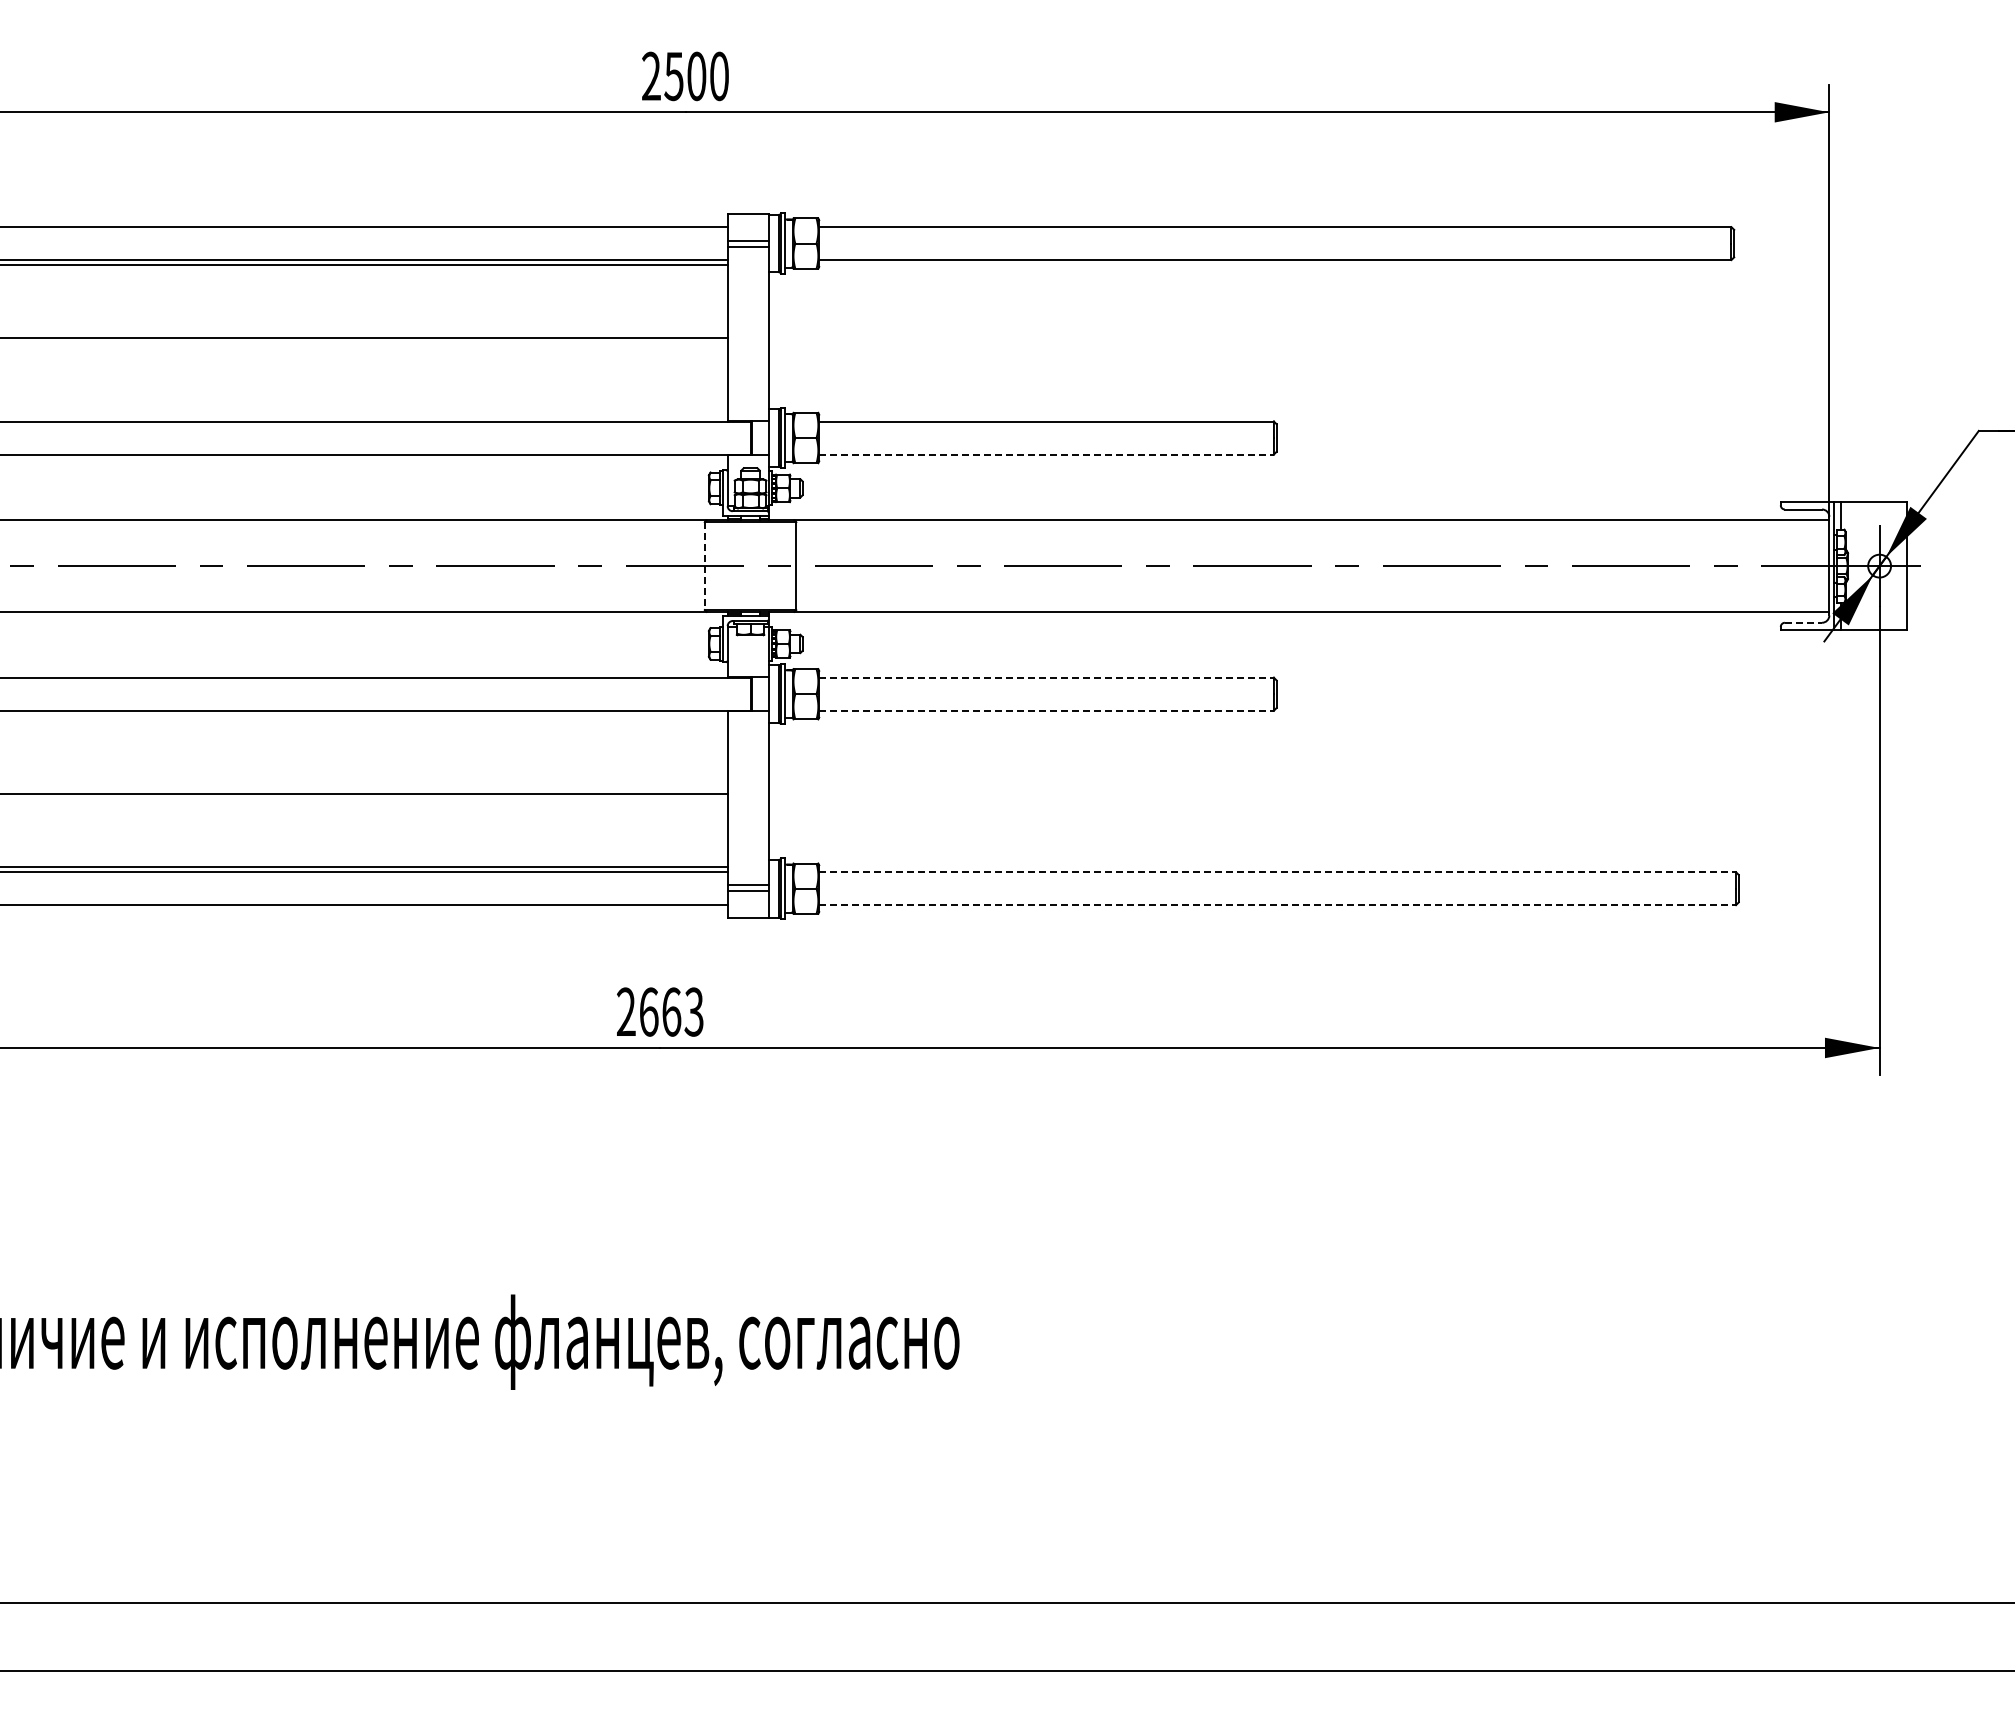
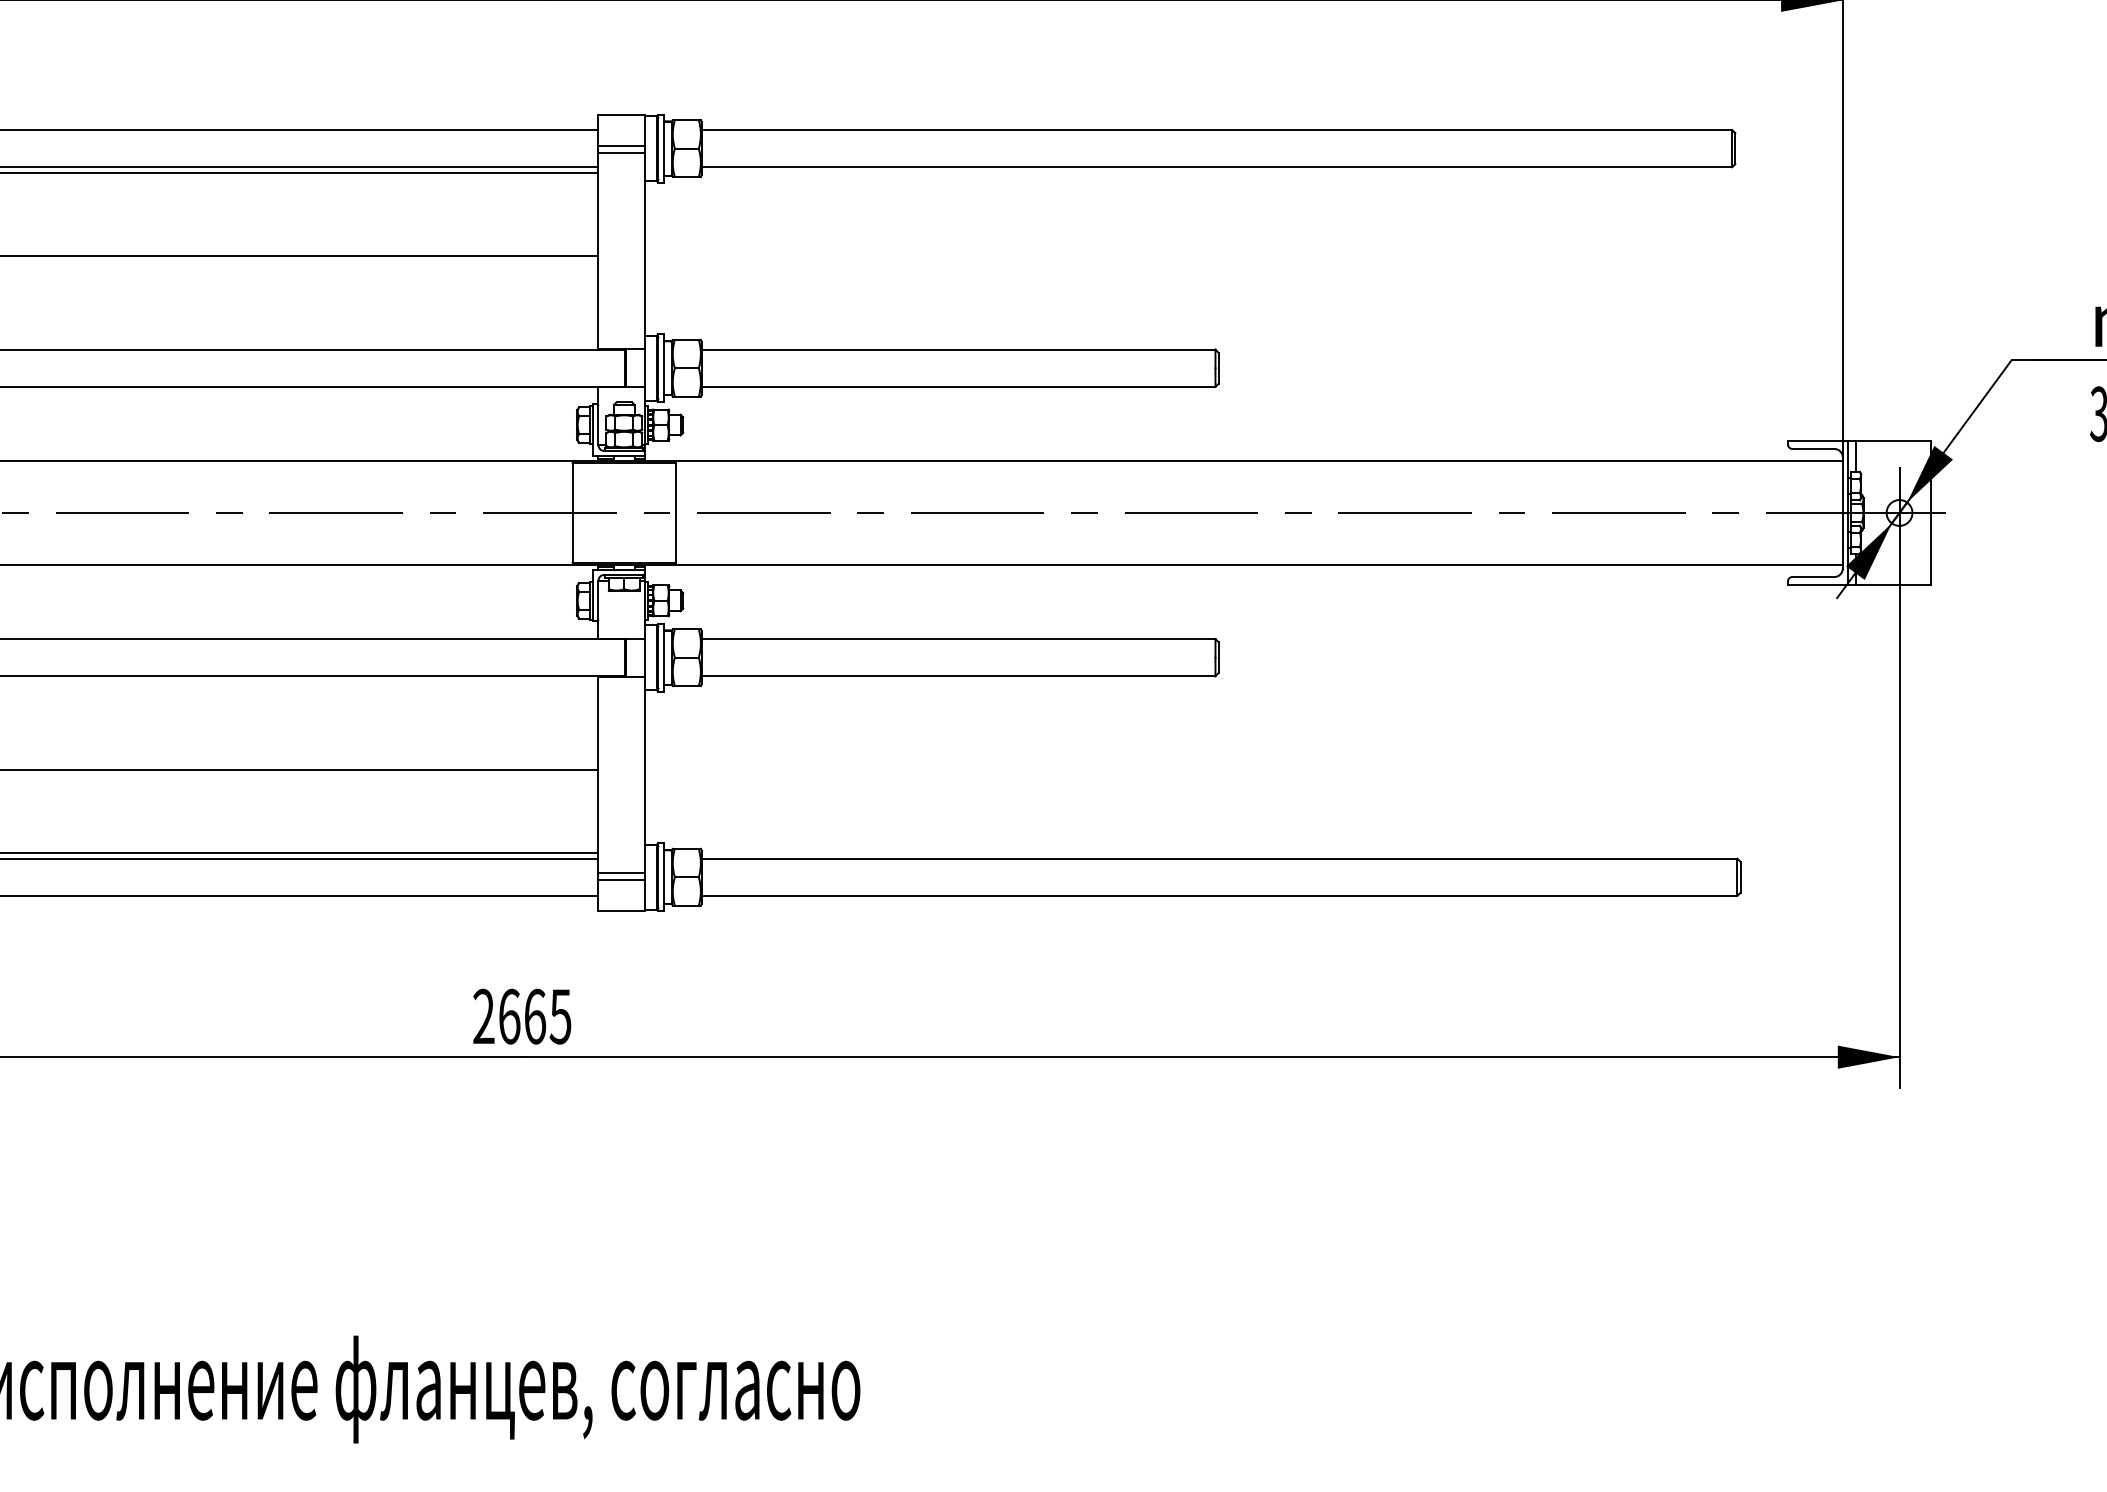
line: (1047, 454) -> (959, 386), dashed -> solid
line: (704, 566) -> (572, 513), dashed -> solid
line: (1803, 622) -> (1813, 576), dashed -> solid
line: (1047, 677) -> (959, 638), dashed -> solid
line: (1047, 710) -> (959, 676), dashed -> solid
line: (1278, 872) -> (1220, 859), dashed -> solid
line: (1278, 905) -> (1220, 896), dashed -> solid
text: (693, 1011) -> (559, 1016), 2663 -> 2665

